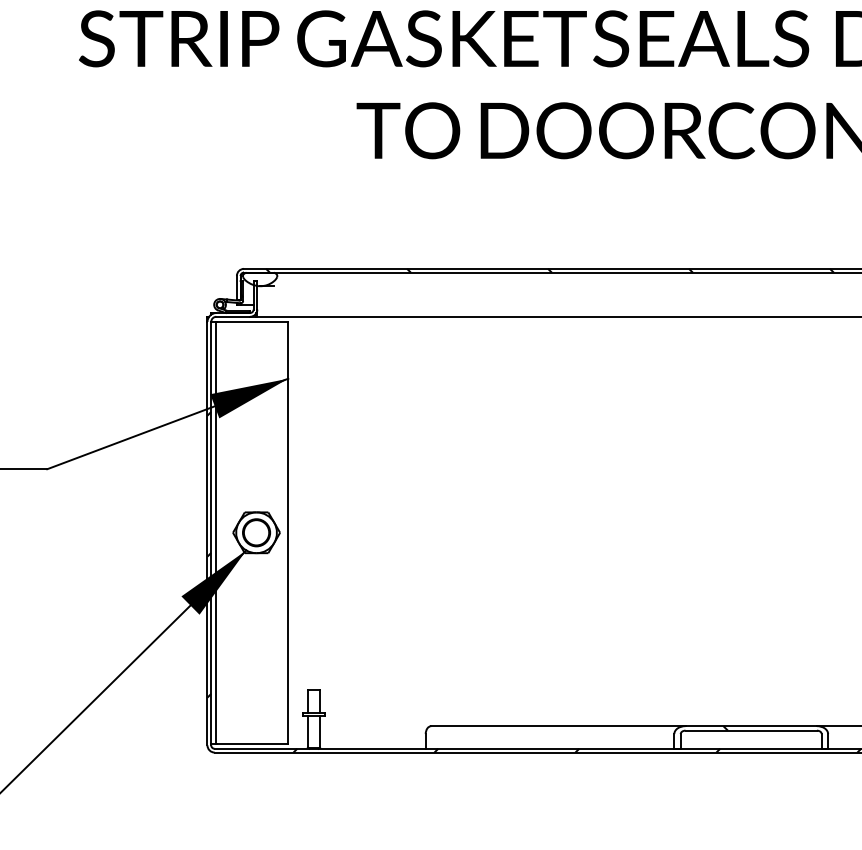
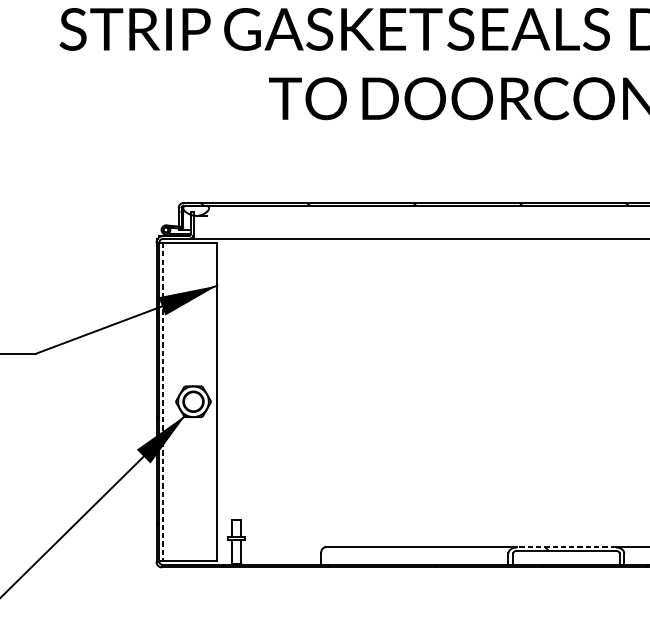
line: (215, 532) -> (162, 401), solid -> dashed
line: (751, 726) -> (566, 547), solid -> dashed

